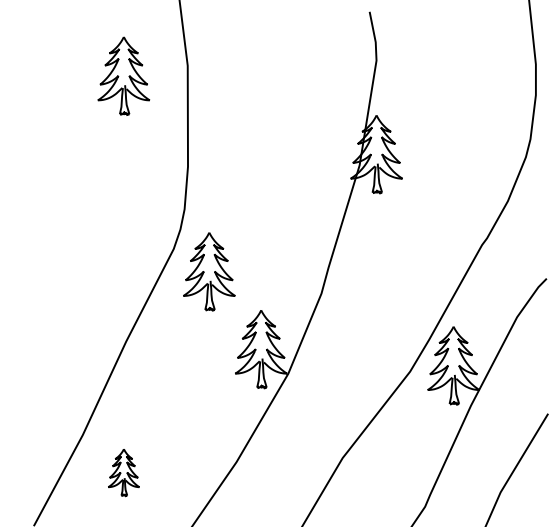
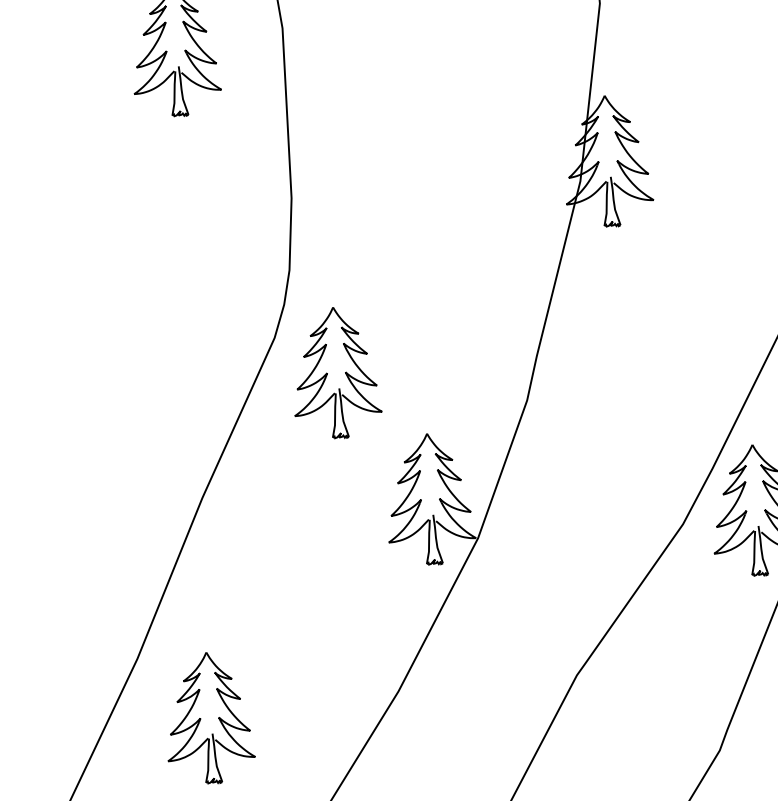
part: (123, 472) -> (209, 718), size x1.67

